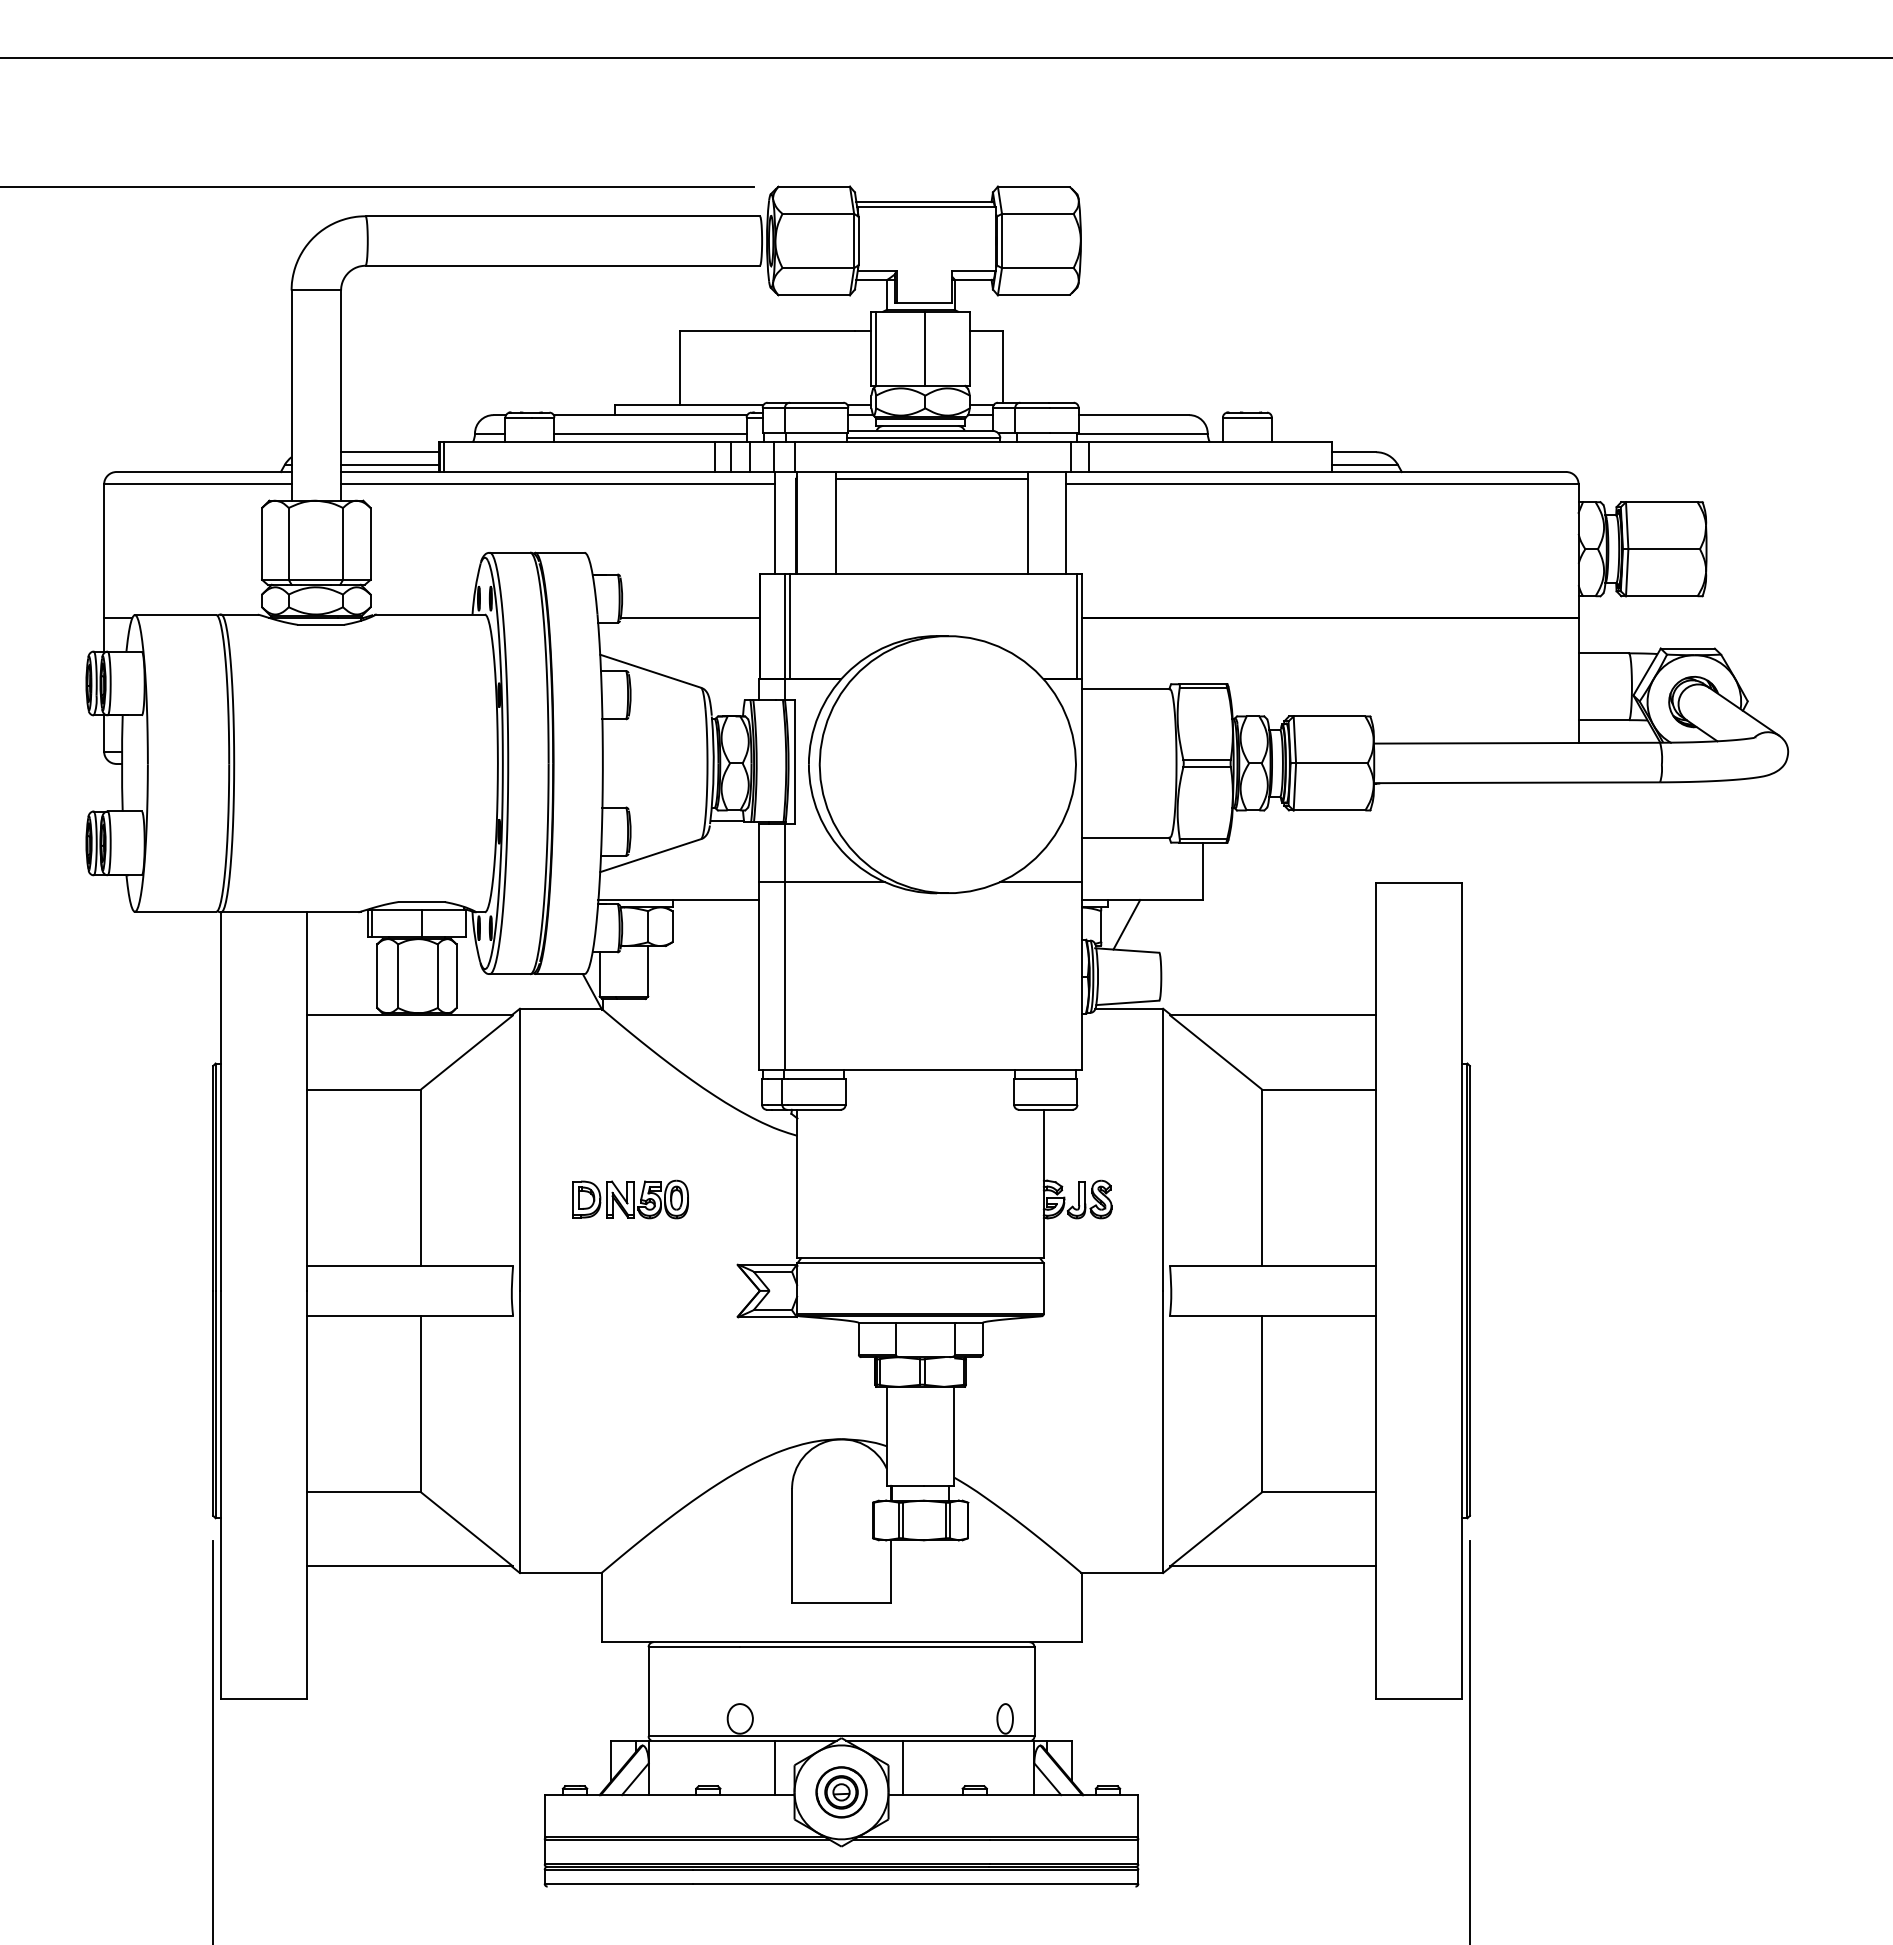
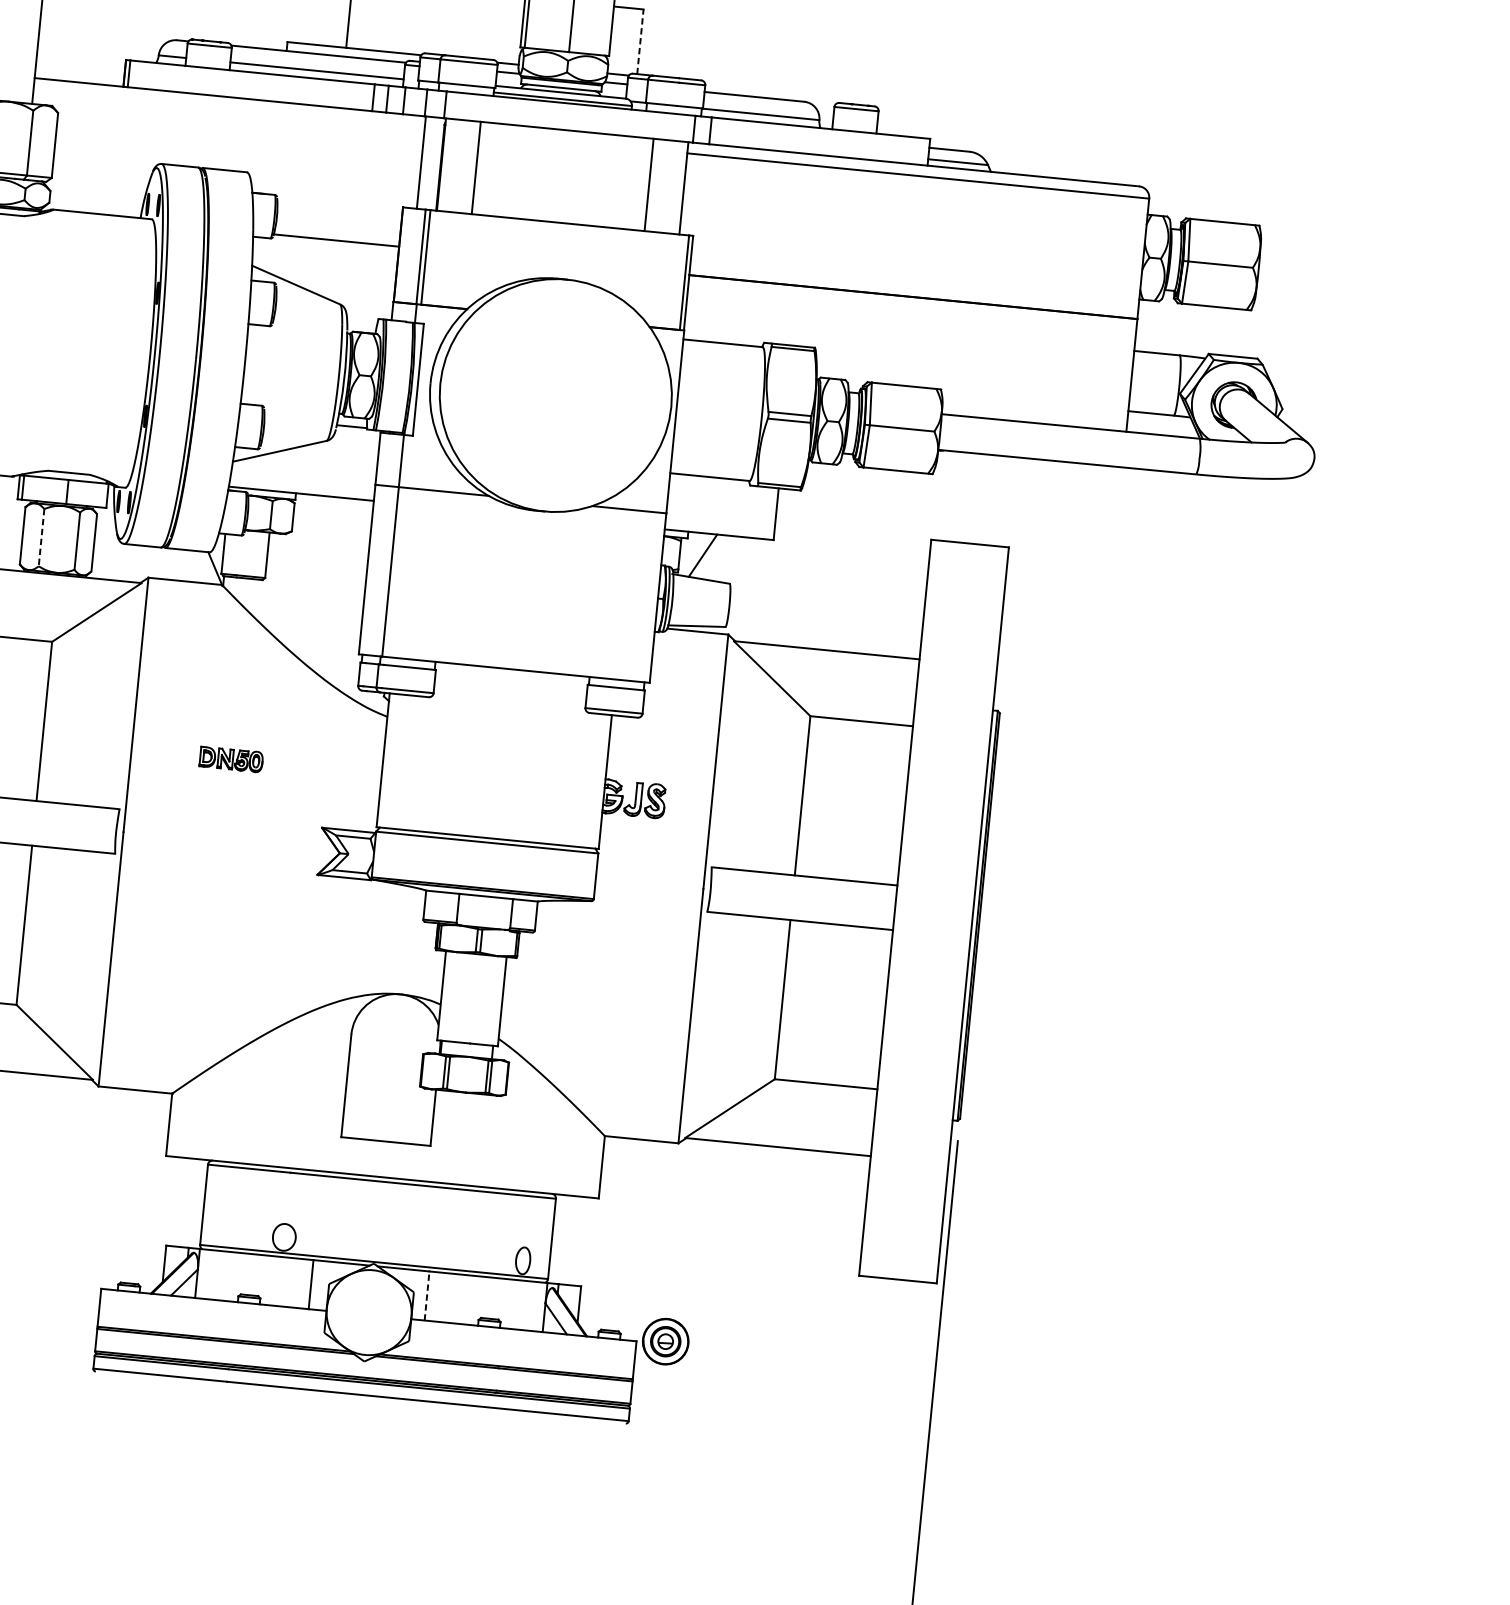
line: (1002, 366) -> (640, 41), solid -> dashed
line: (390, 452) -> (80, 64), removed
line: (390, 464) -> (79, 75), removed
line: (931, 479) -> (566, 137), removed
line: (558, 484) -> (229, 108), removed
line: (398, 976) -> (41, 537), solid -> dashed
part: (630, 1199) -> (231, 759), size x0.6
line: (903, 1767) -> (427, 1295), solid -> dashed
part: (841, 1792) -> (665, 1341), moved

